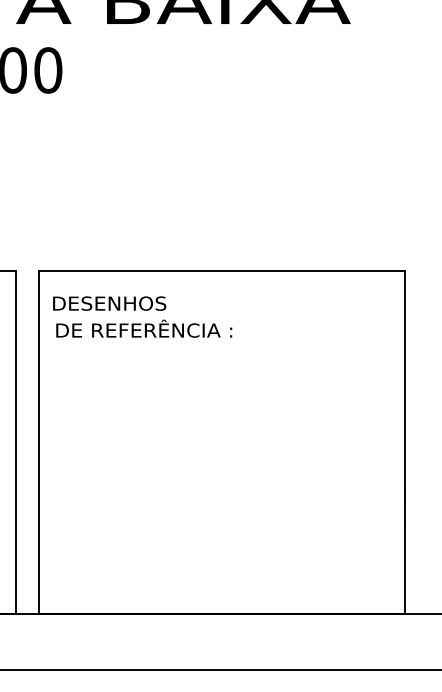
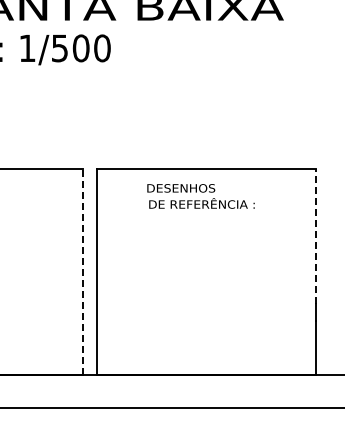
text: (141, 317) -> (200, 196), moved
line: (404, 383) -> (316, 236), solid -> dashed
line: (16, 442) -> (83, 271), solid -> dashed

